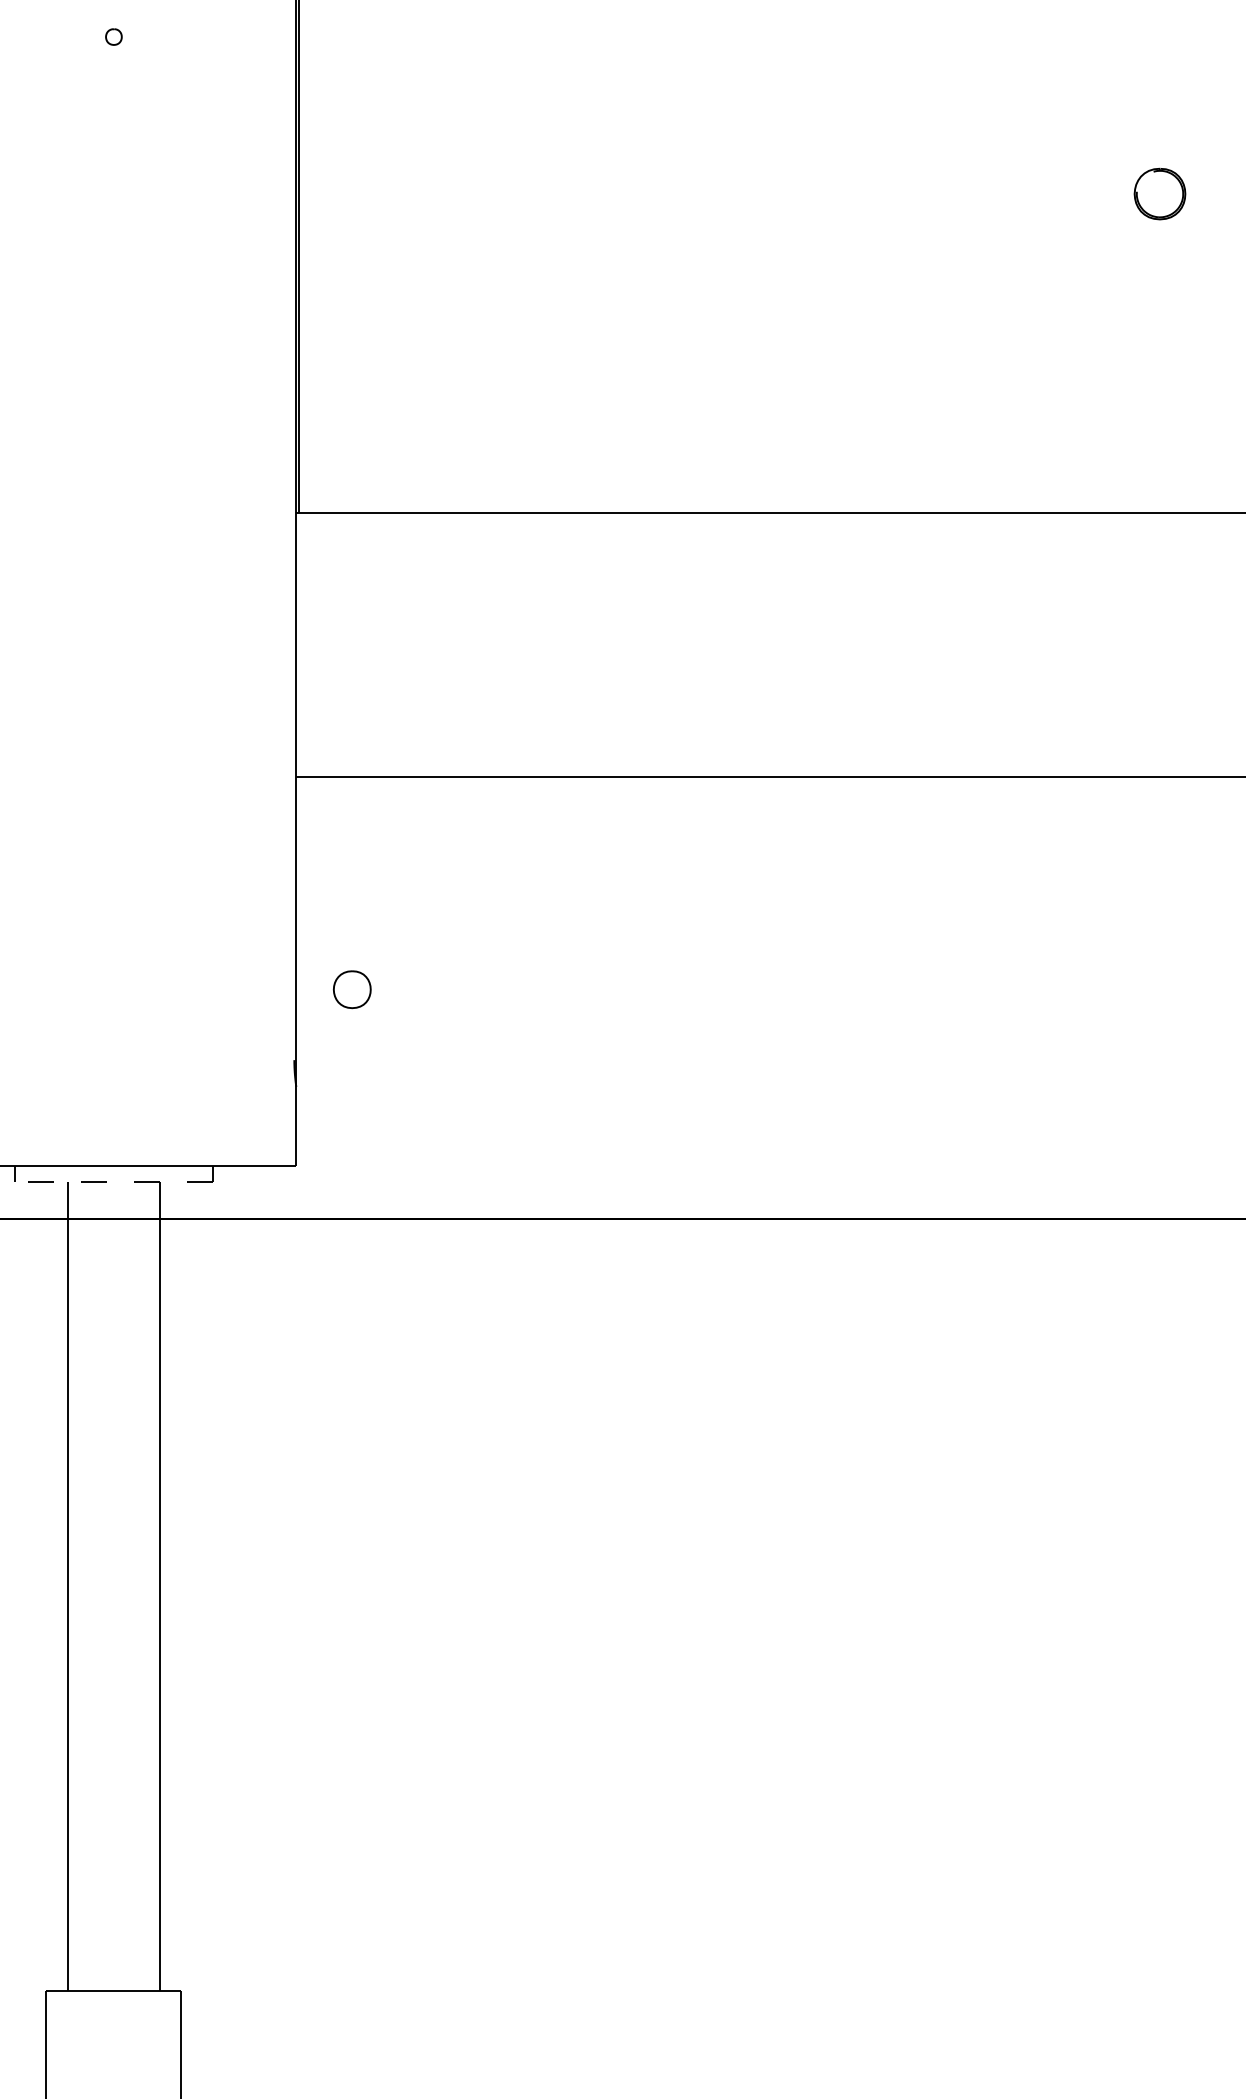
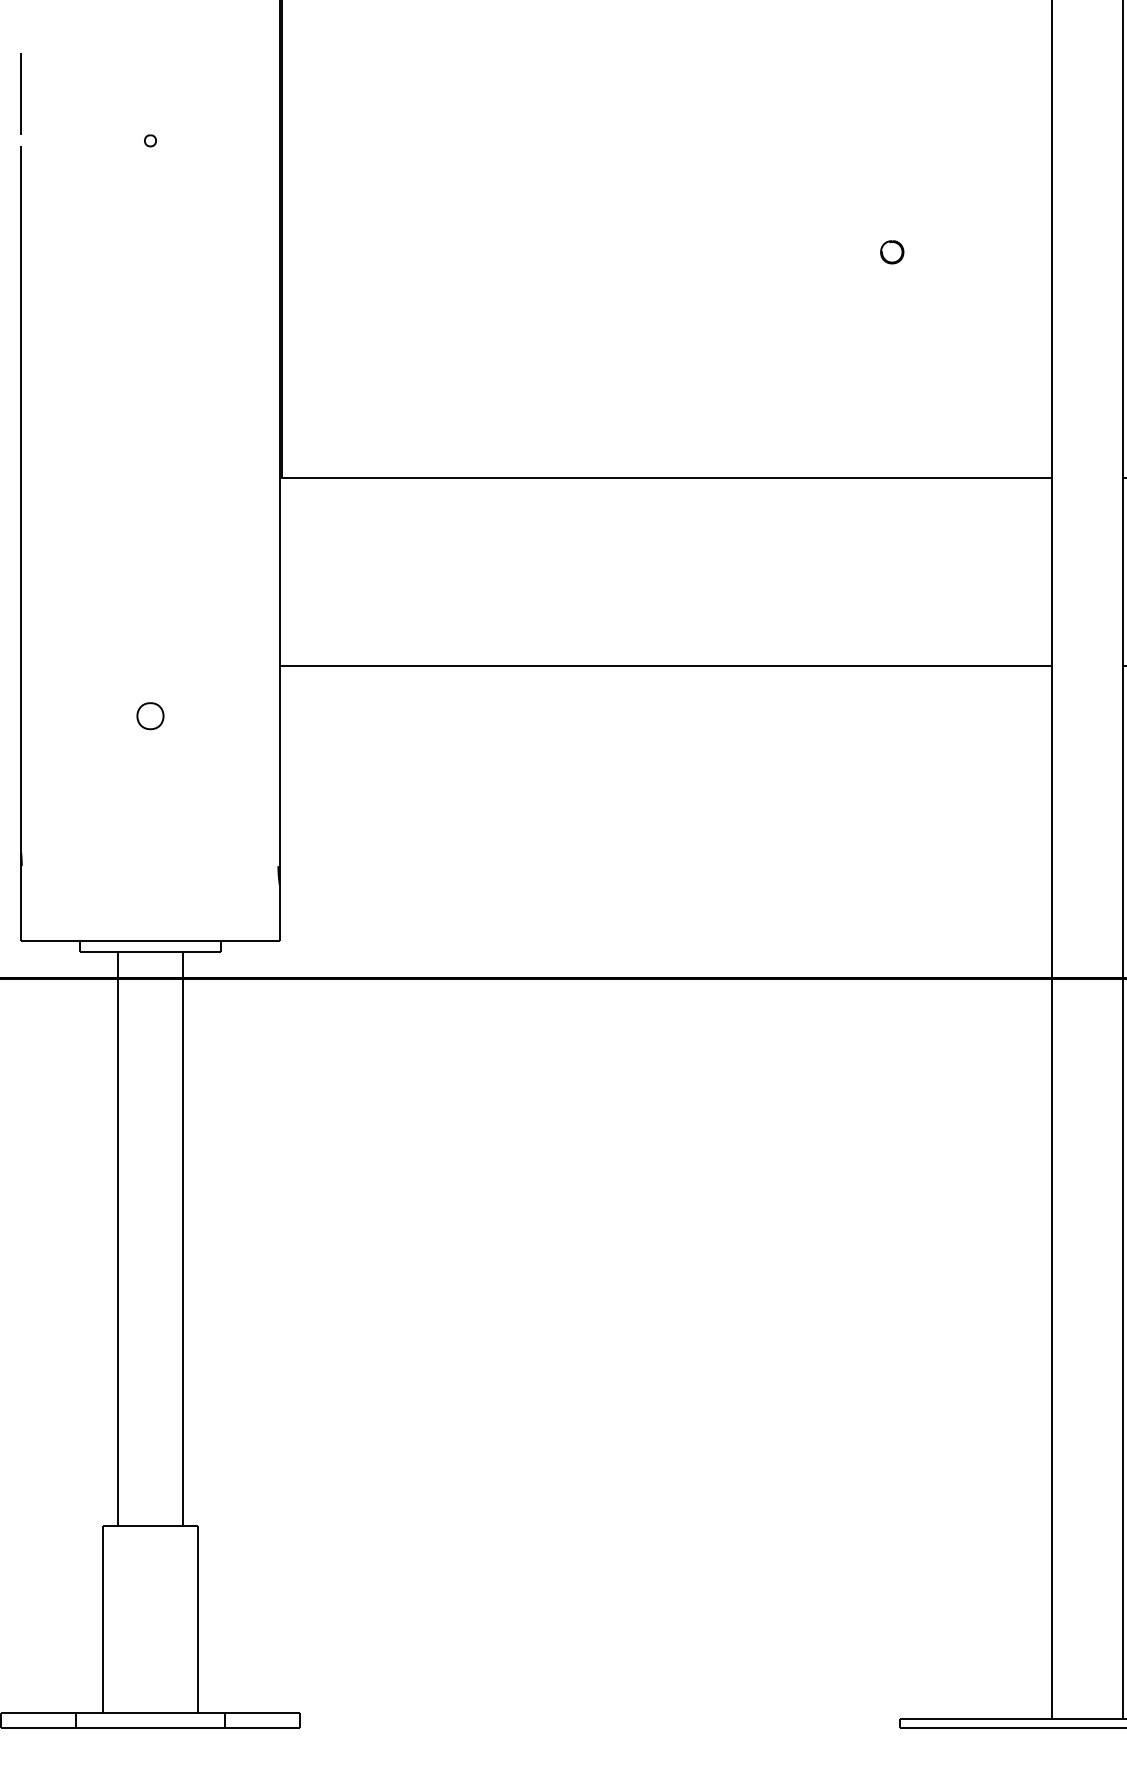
part: (1160, 194) -> (892, 252), size x0.62
part: (352, 990) -> (150, 716), moved
line: (112, 1181) -> (149, 952), dashed -> solid

